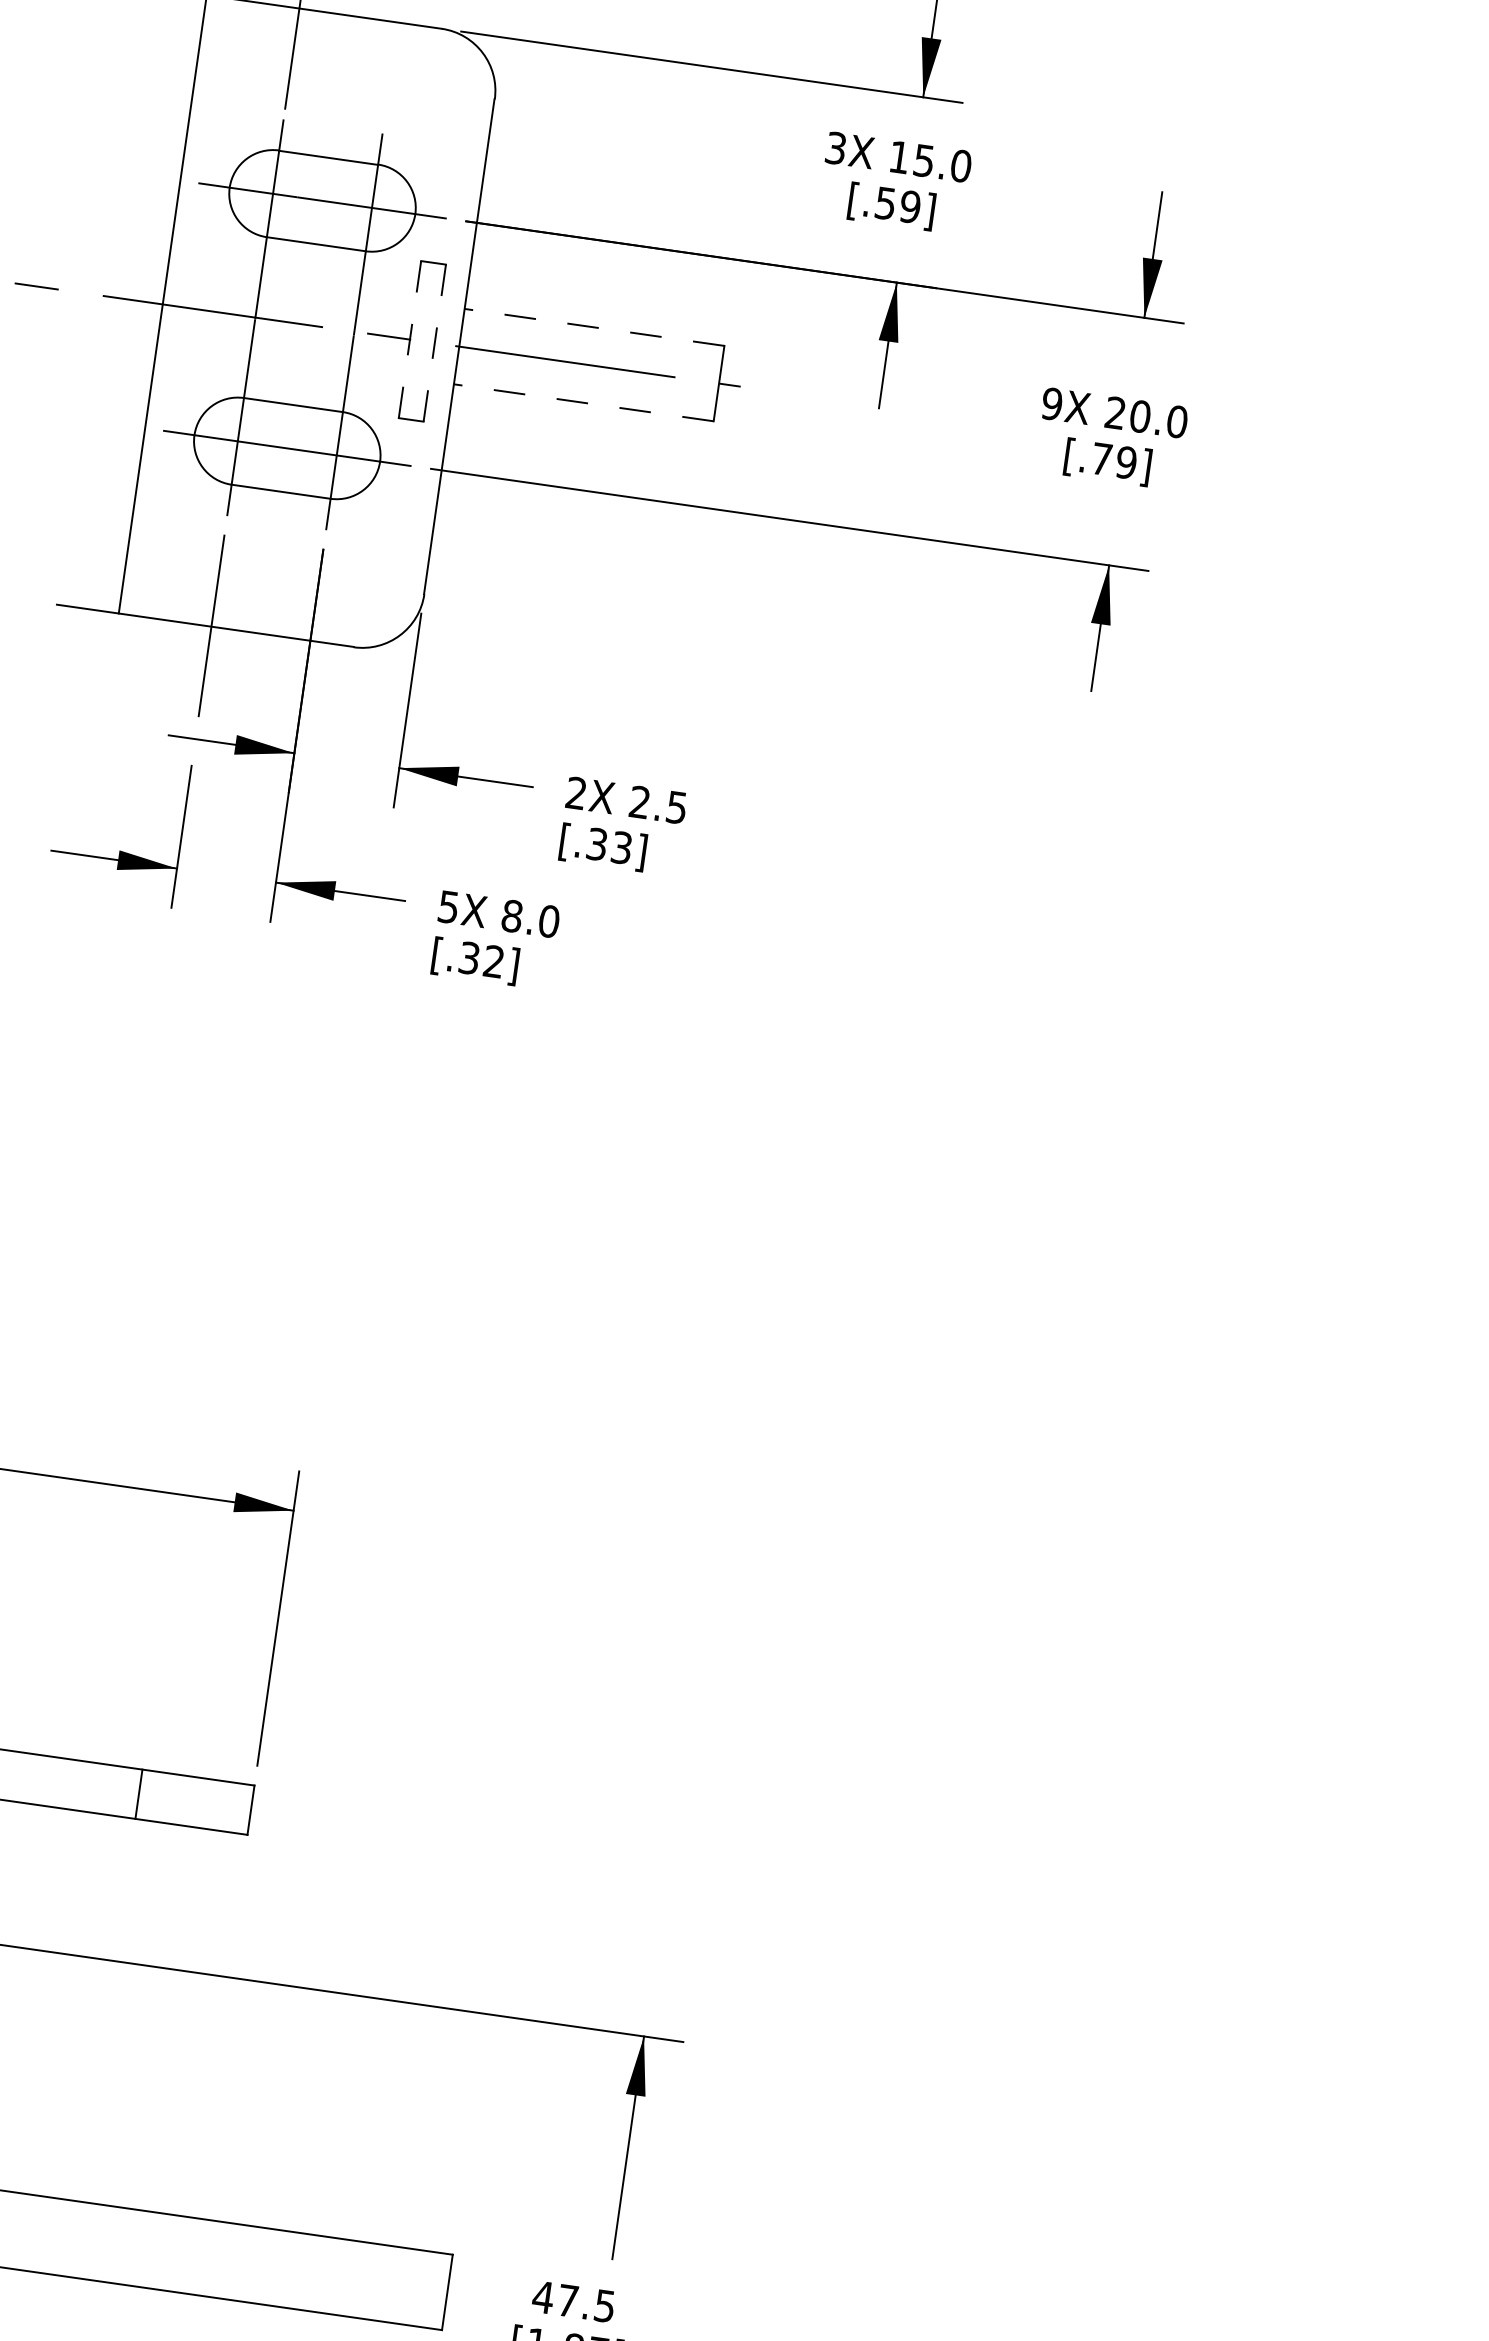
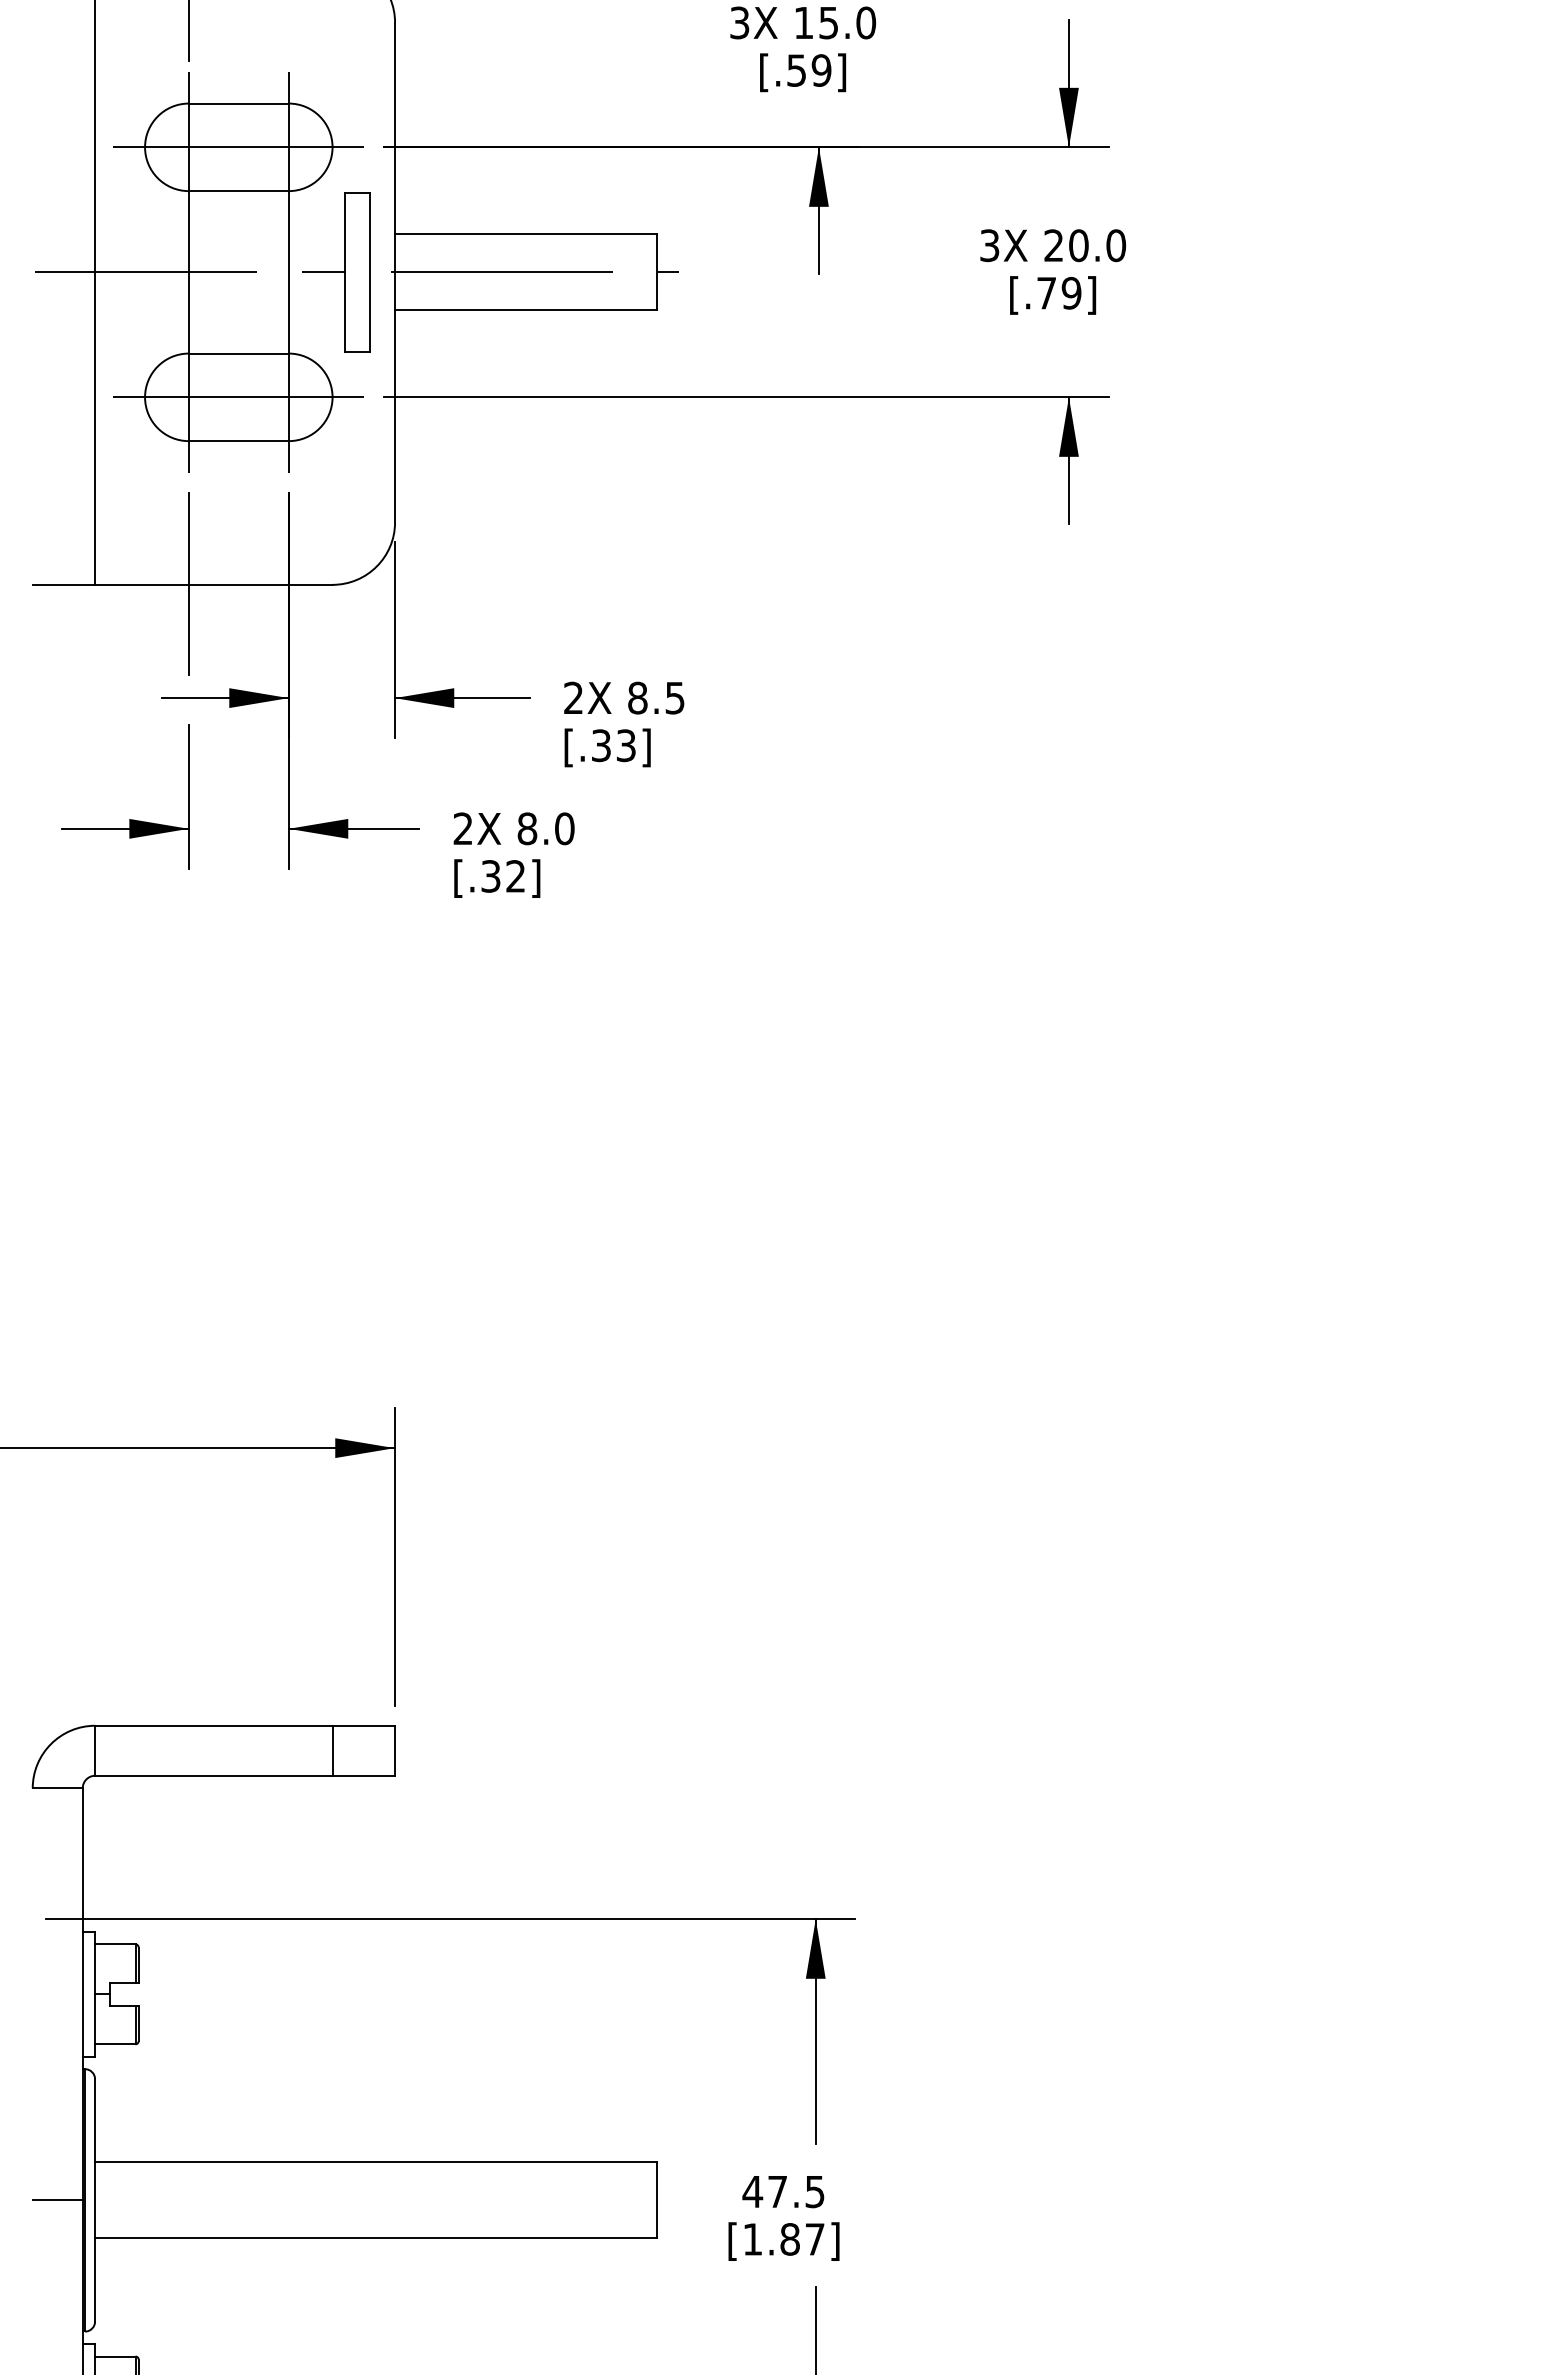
line: (594, 327) -> (525, 234), dashed -> solid
line: (409, 338) -> (344, 271), dashed -> solid
line: (435, 343) -> (370, 272), dashed -> solid
line: (583, 402) -> (525, 310), dashed -> solid
text: (1051, 403) -> (989, 245), 9X -> 3X
text: (639, 801) -> (637, 697), 2.5 -> 8.5
text: (448, 906) -> (462, 828), 5X -> 2X
line: (138, 1794) -> (332, 1750), moved

